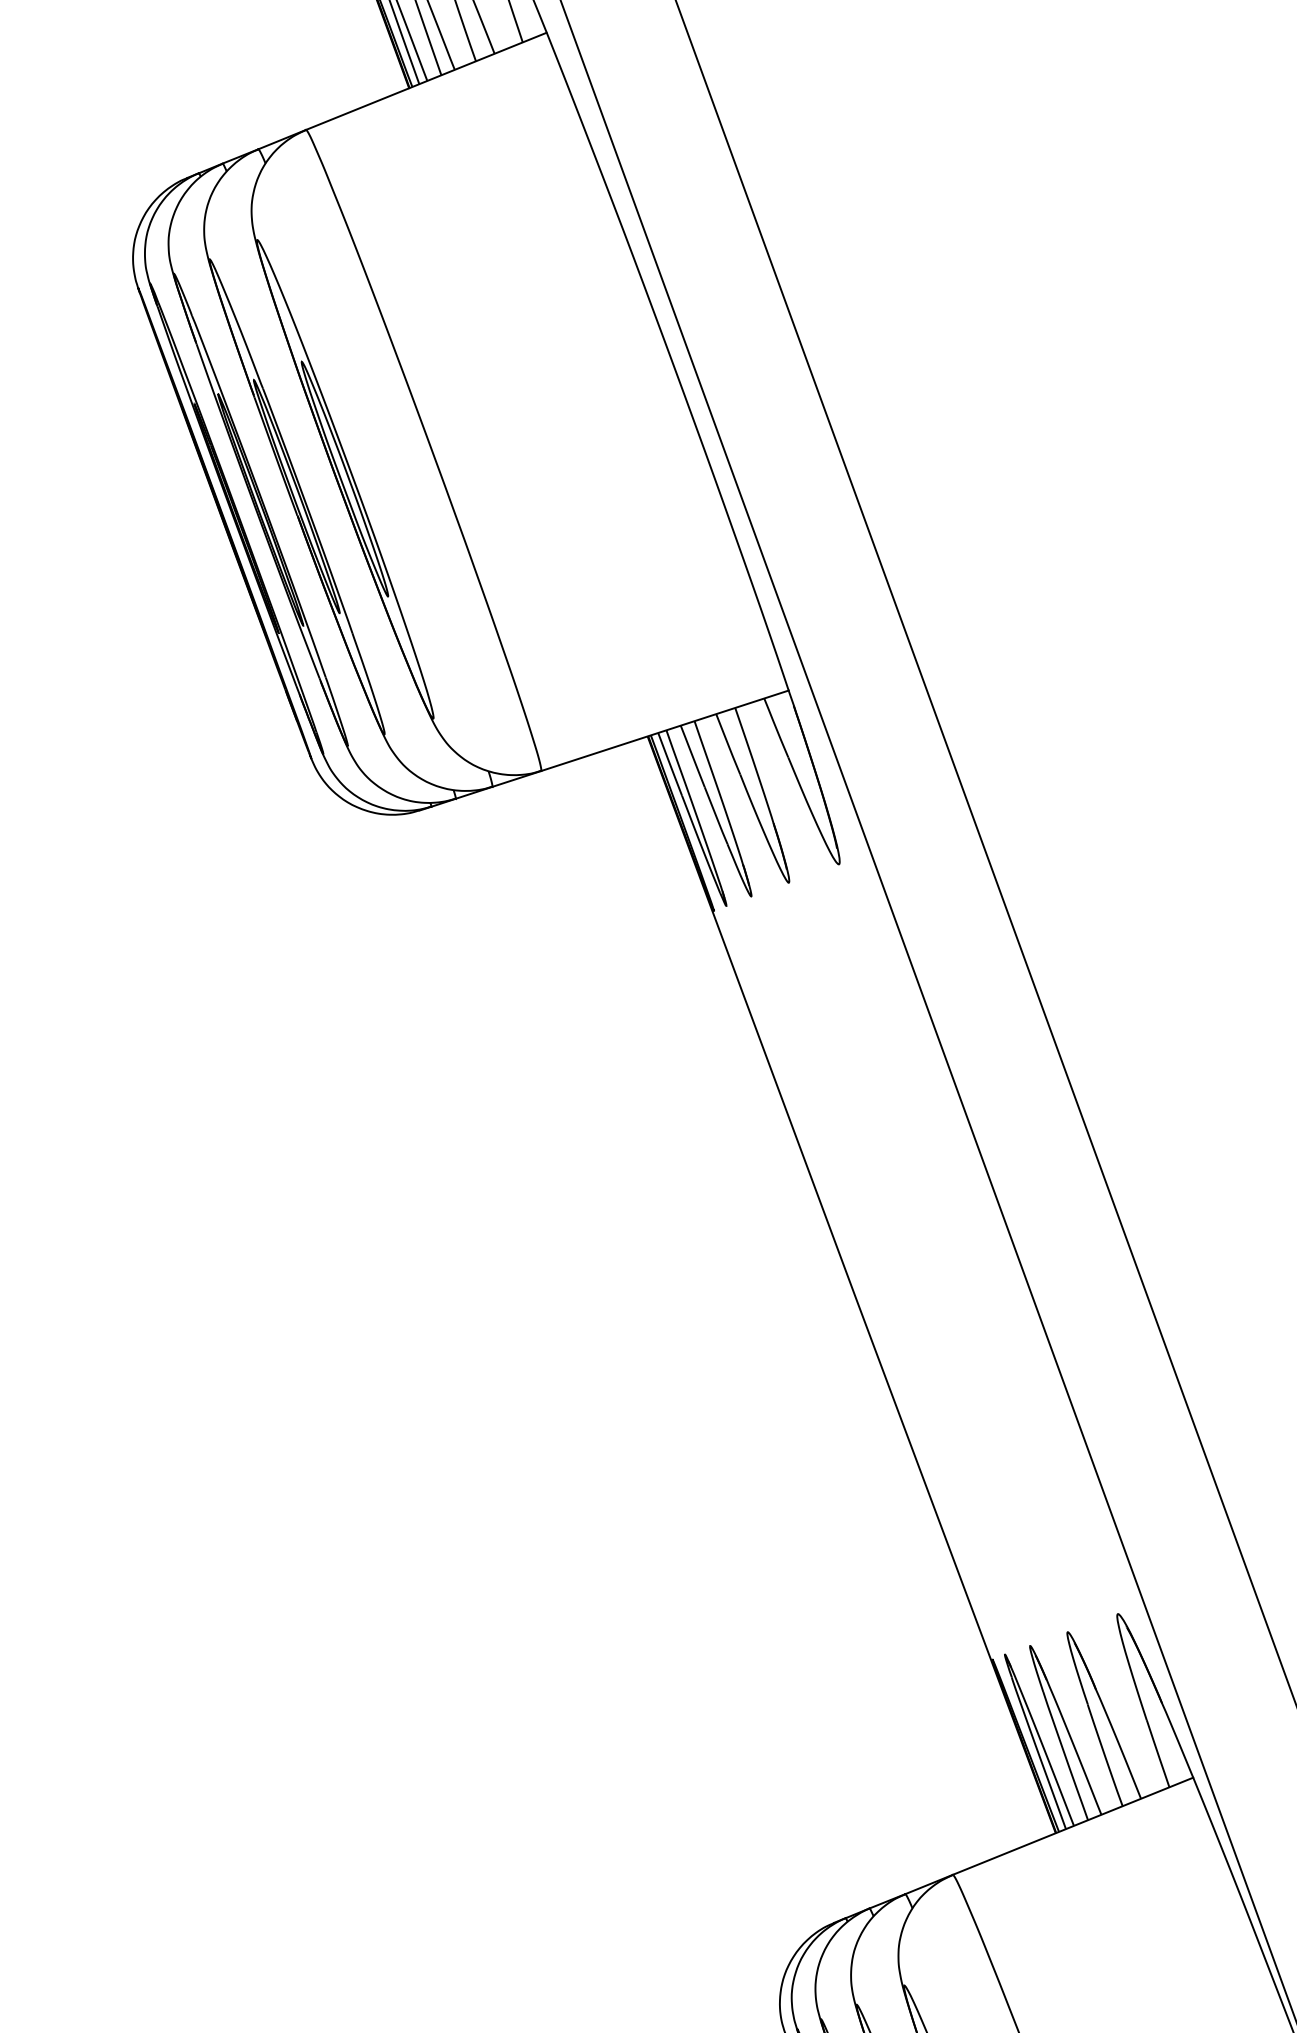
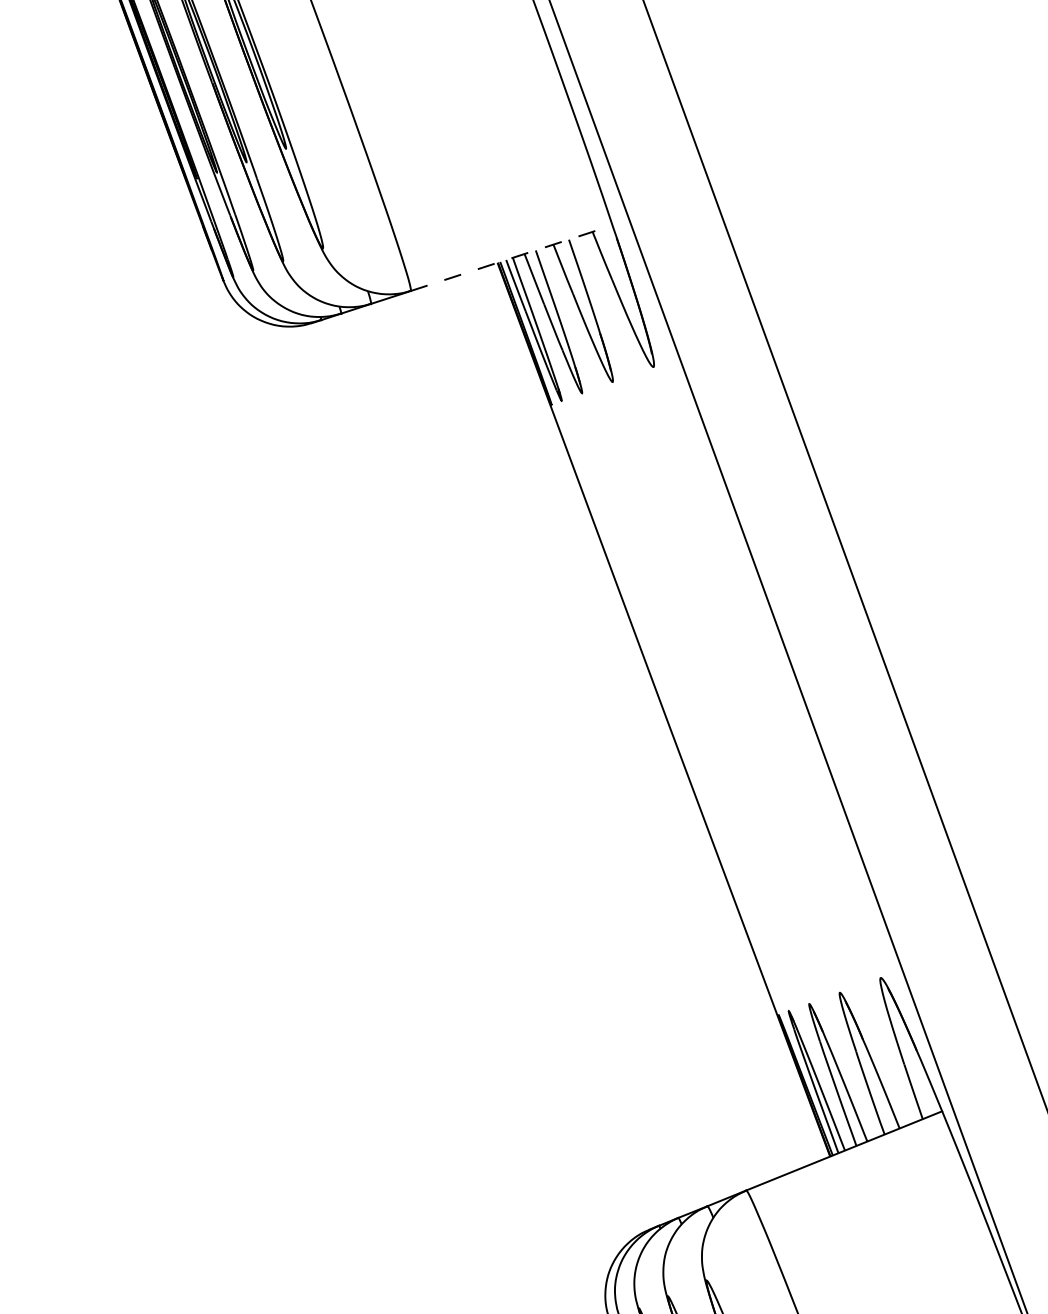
line: (665, 730) -> (512, 257), solid -> dashed

